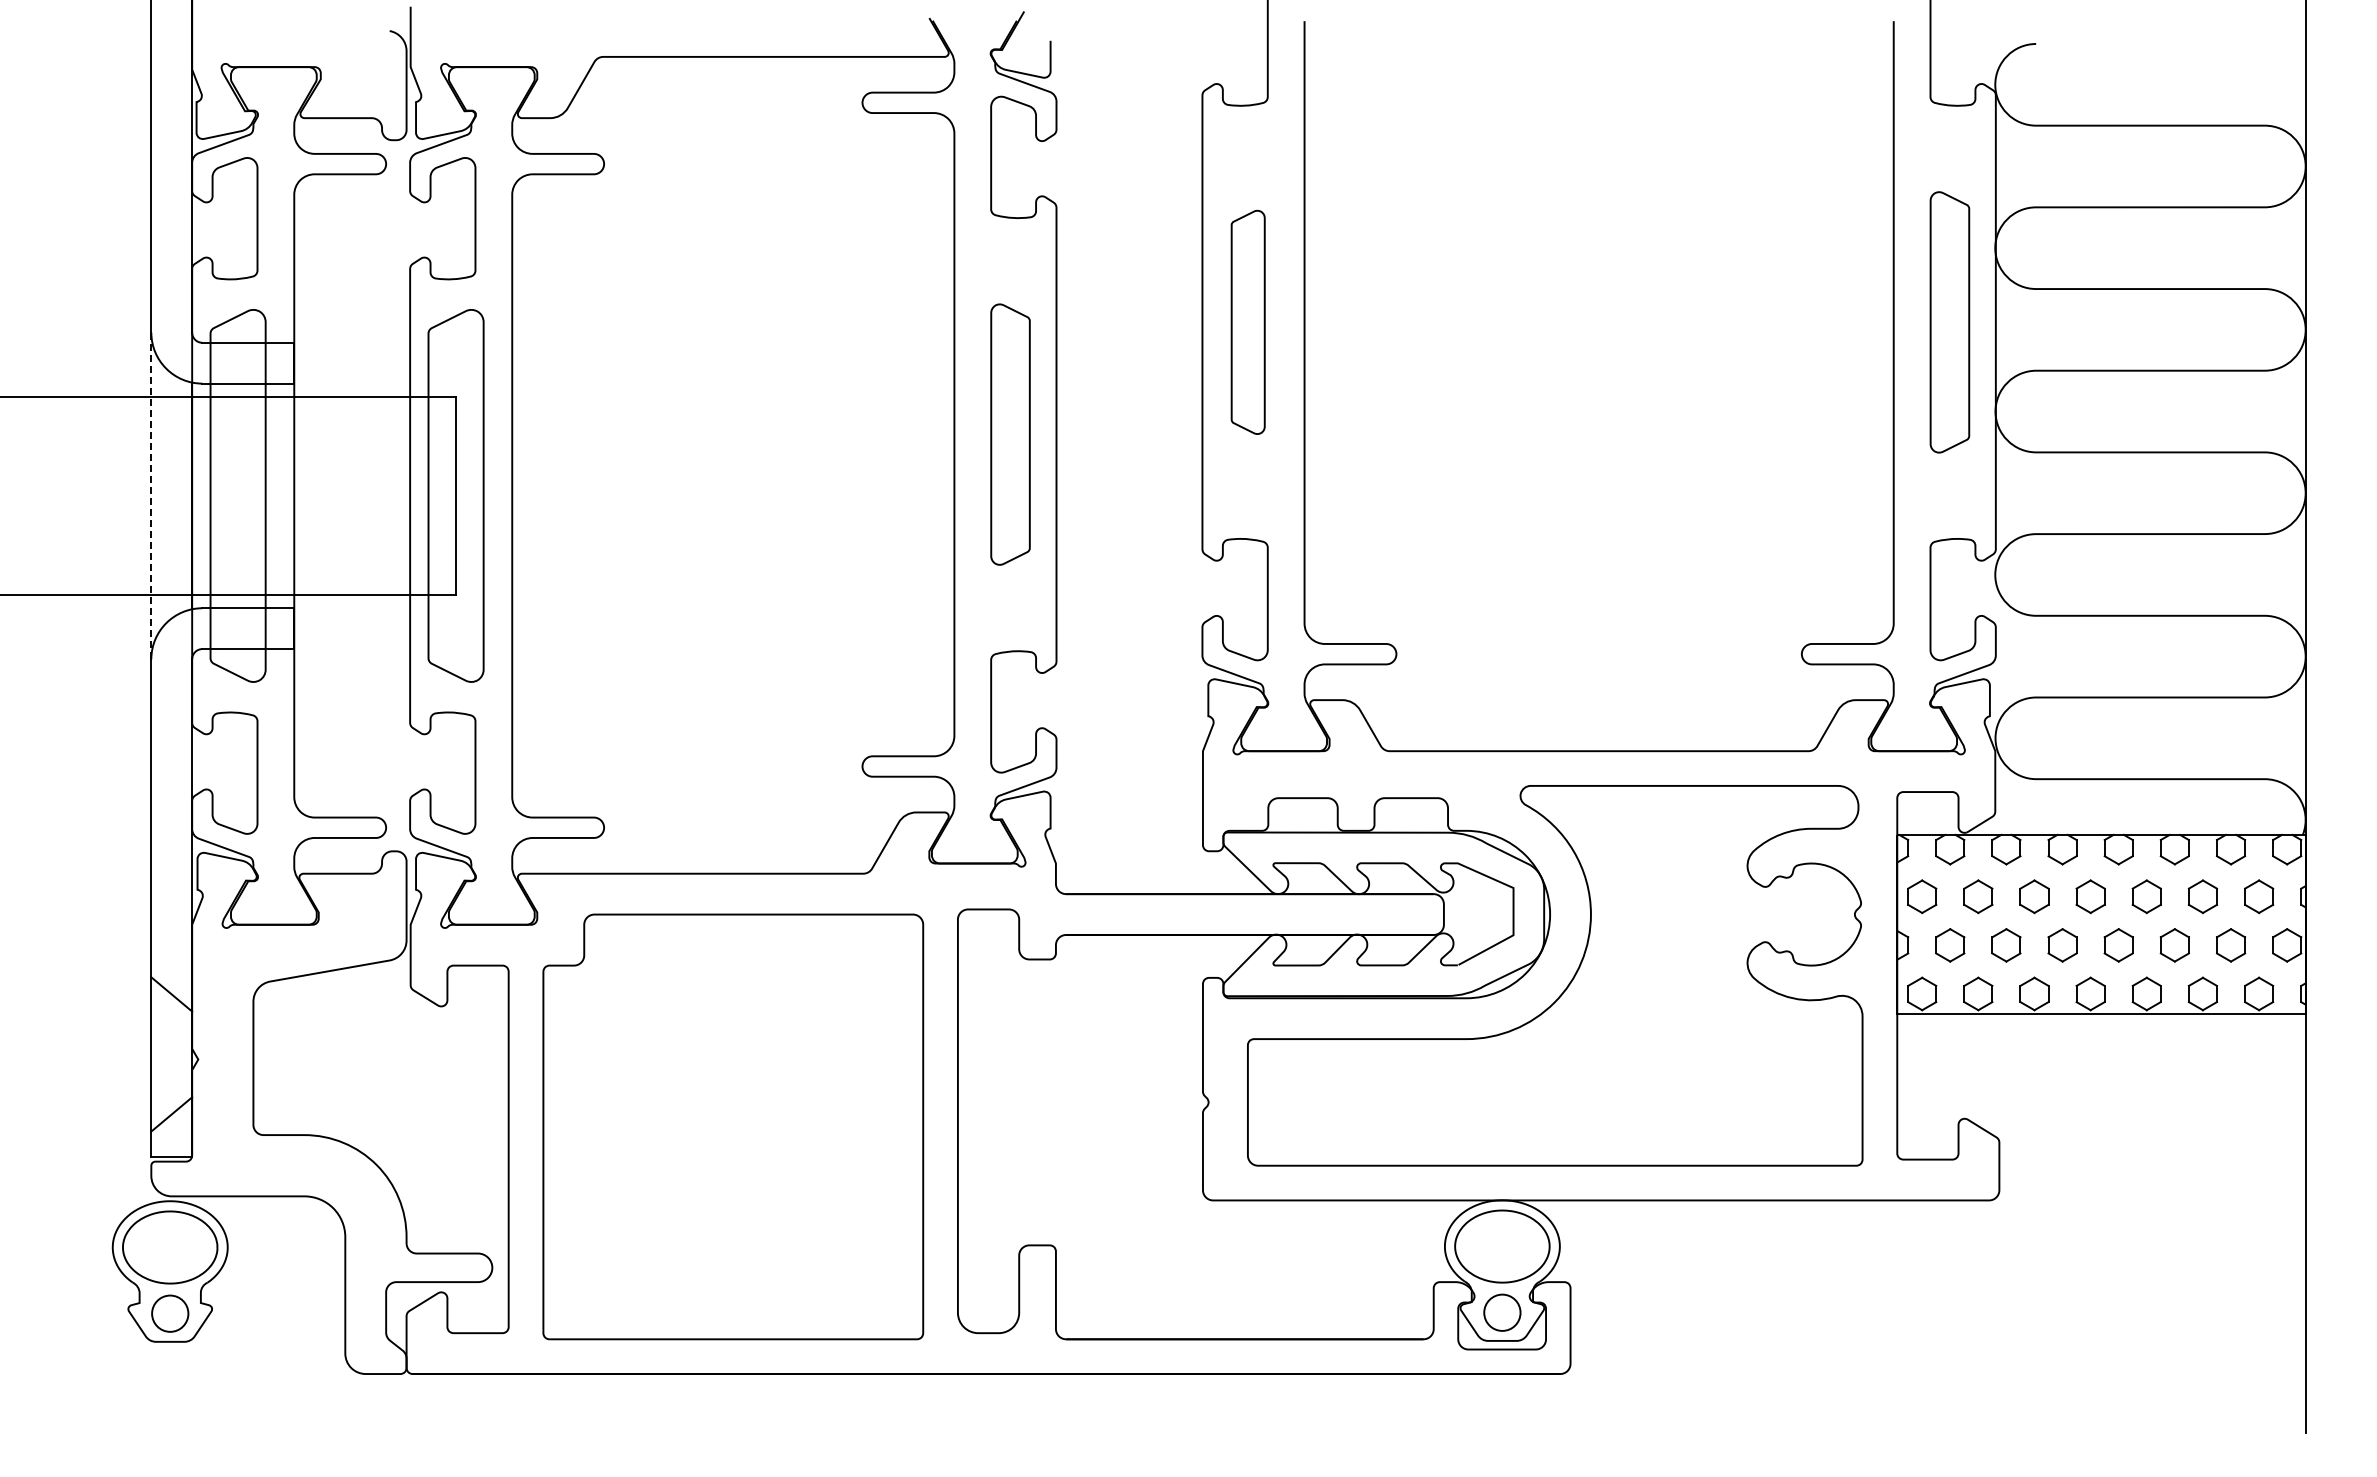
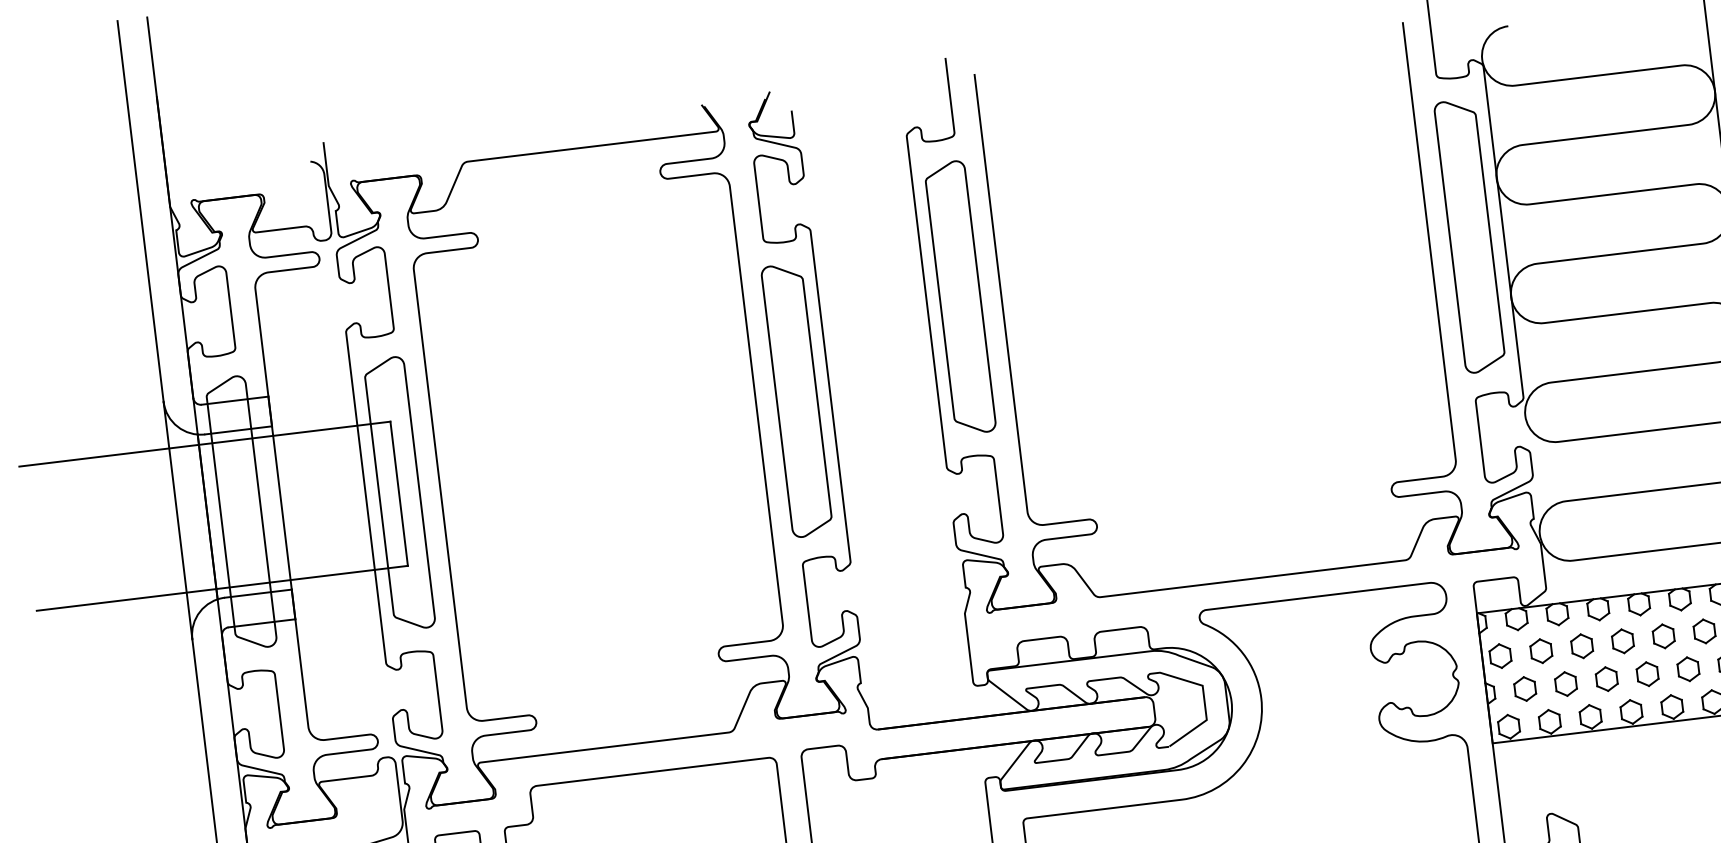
part: (1247, 322) -> (959, 298), size x1.67
part: (1949, 322) -> (1469, 236), size x1.43
part: (1010, 434) -> (797, 400), size x1.43
line: (151, 495) -> (178, 520), dashed -> solid

